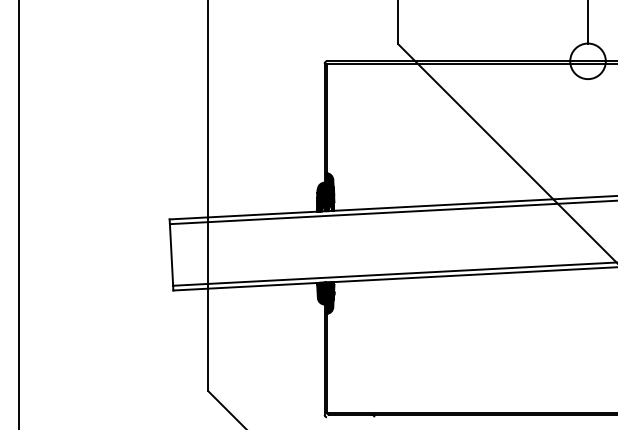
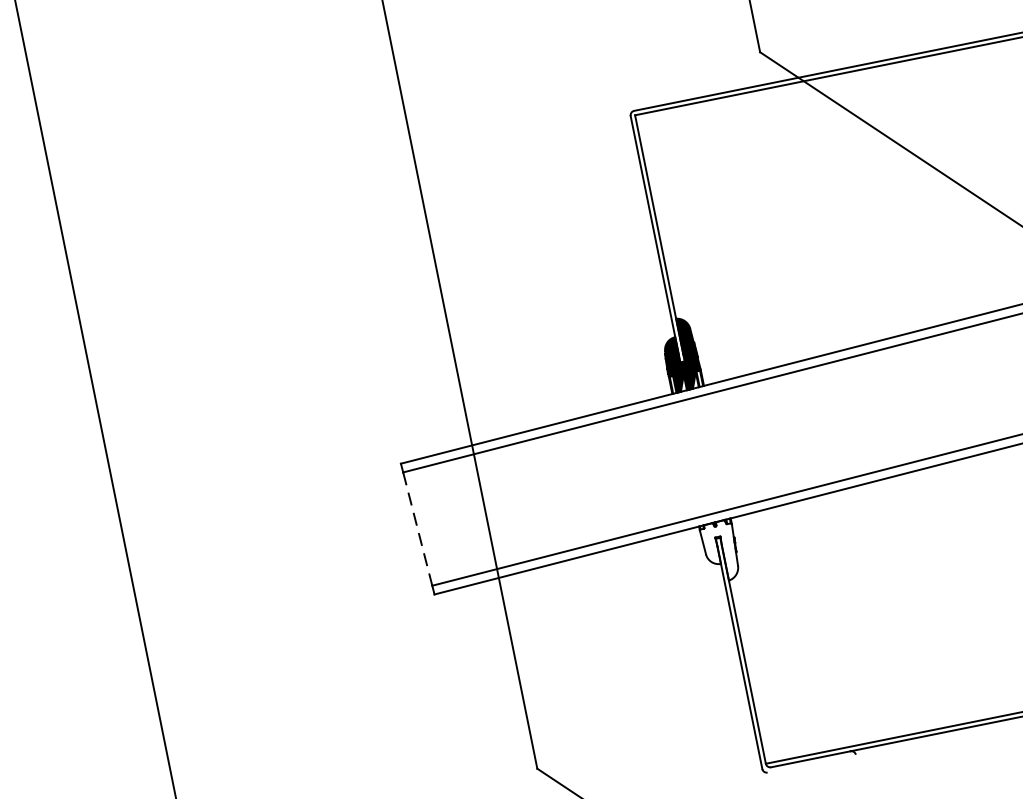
line: (171, 254) -> (417, 528), solid -> dashed
fill: (325, 298) -> (720, 552), removed

